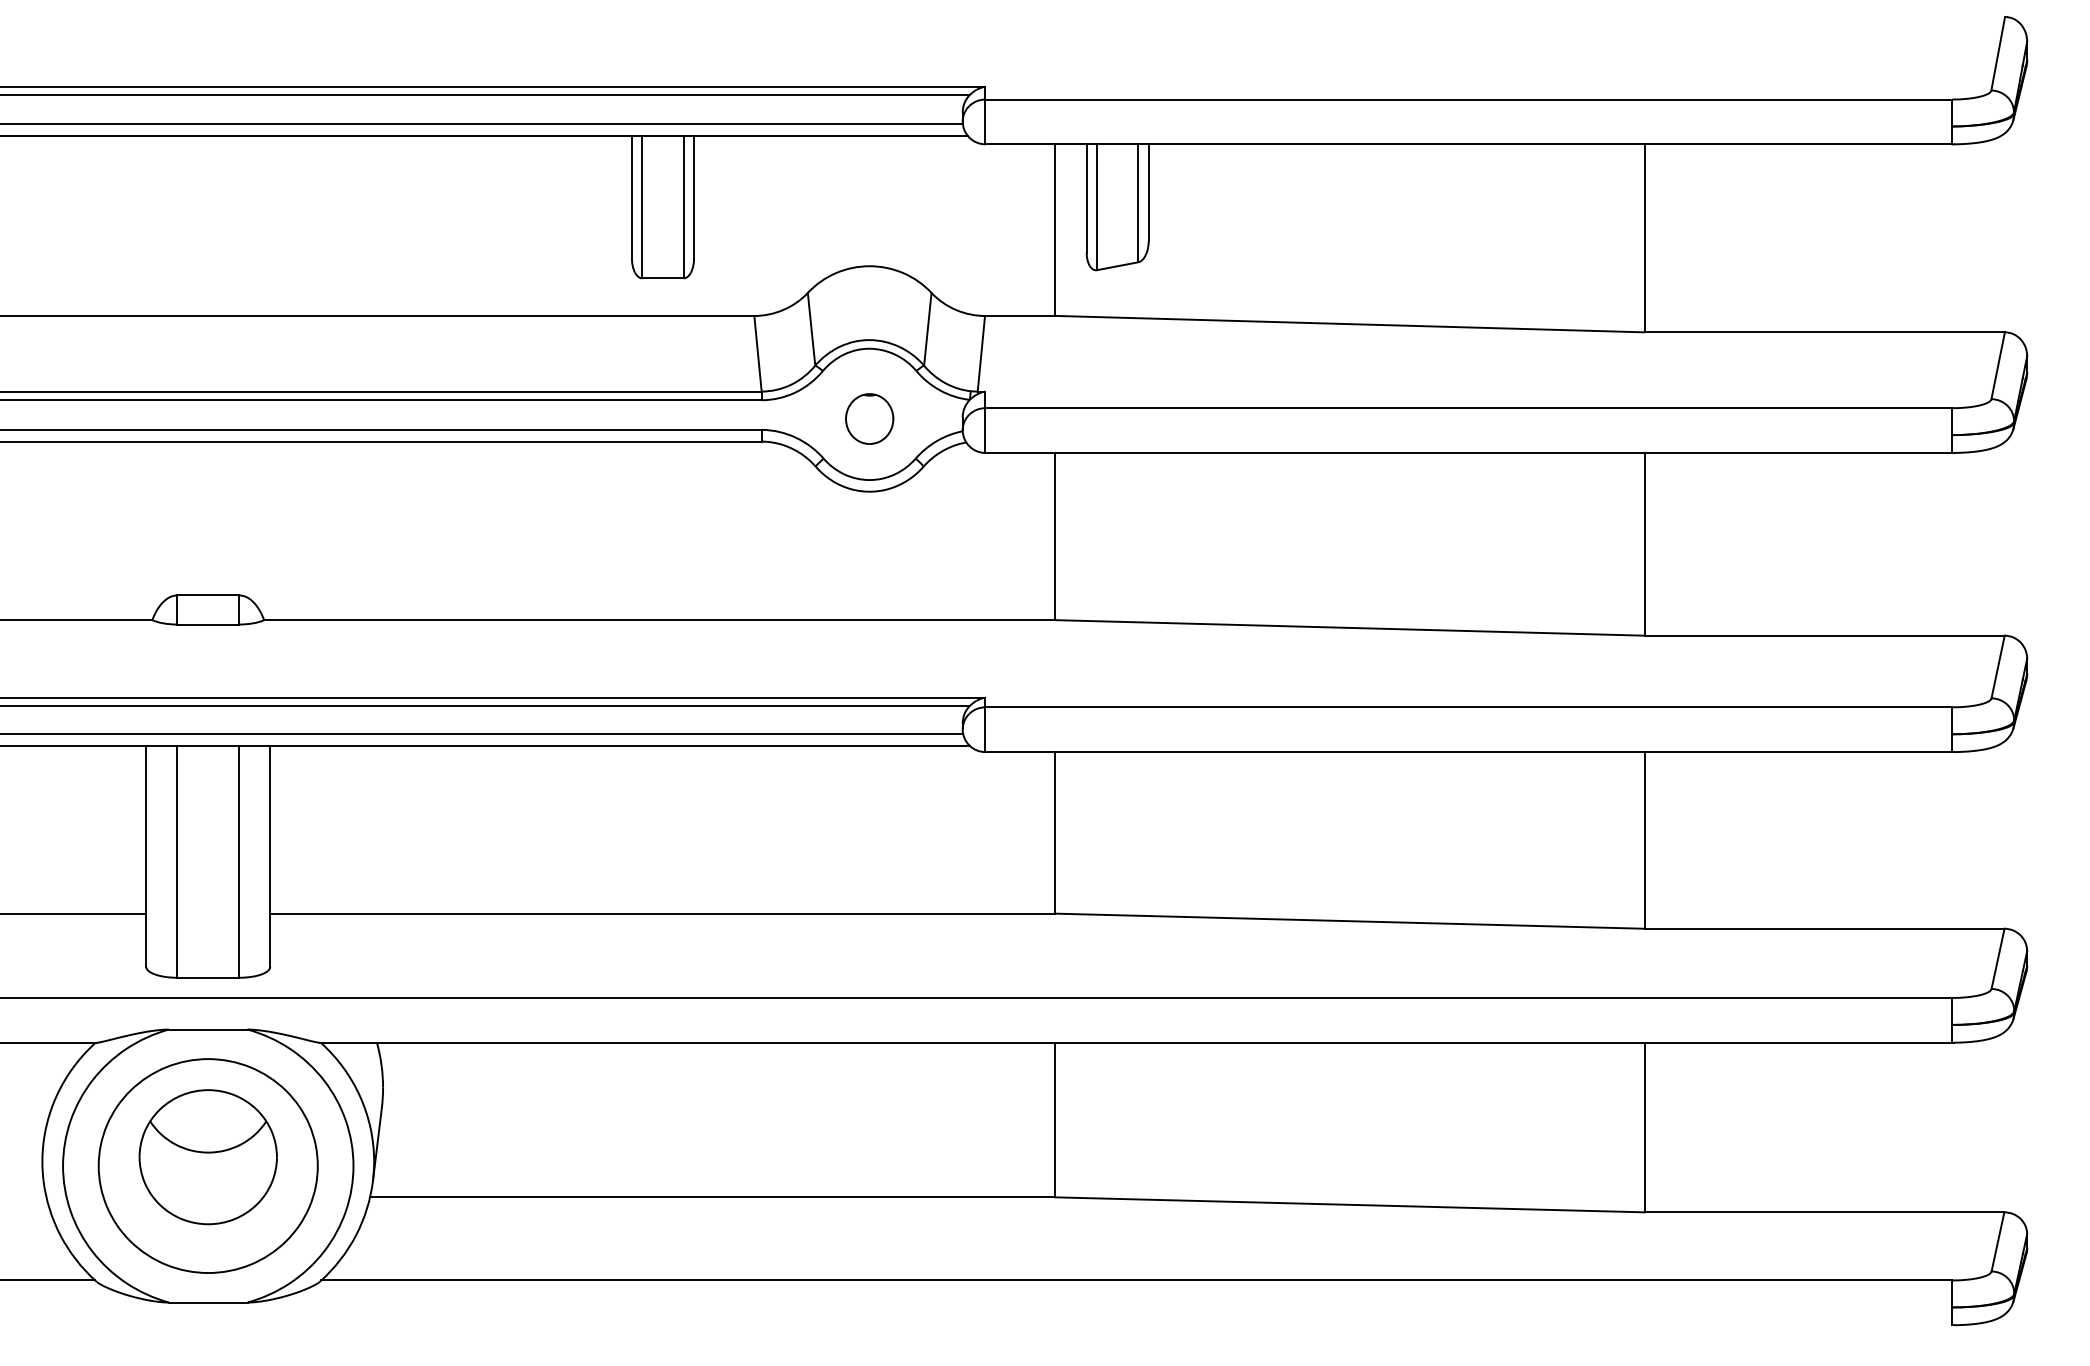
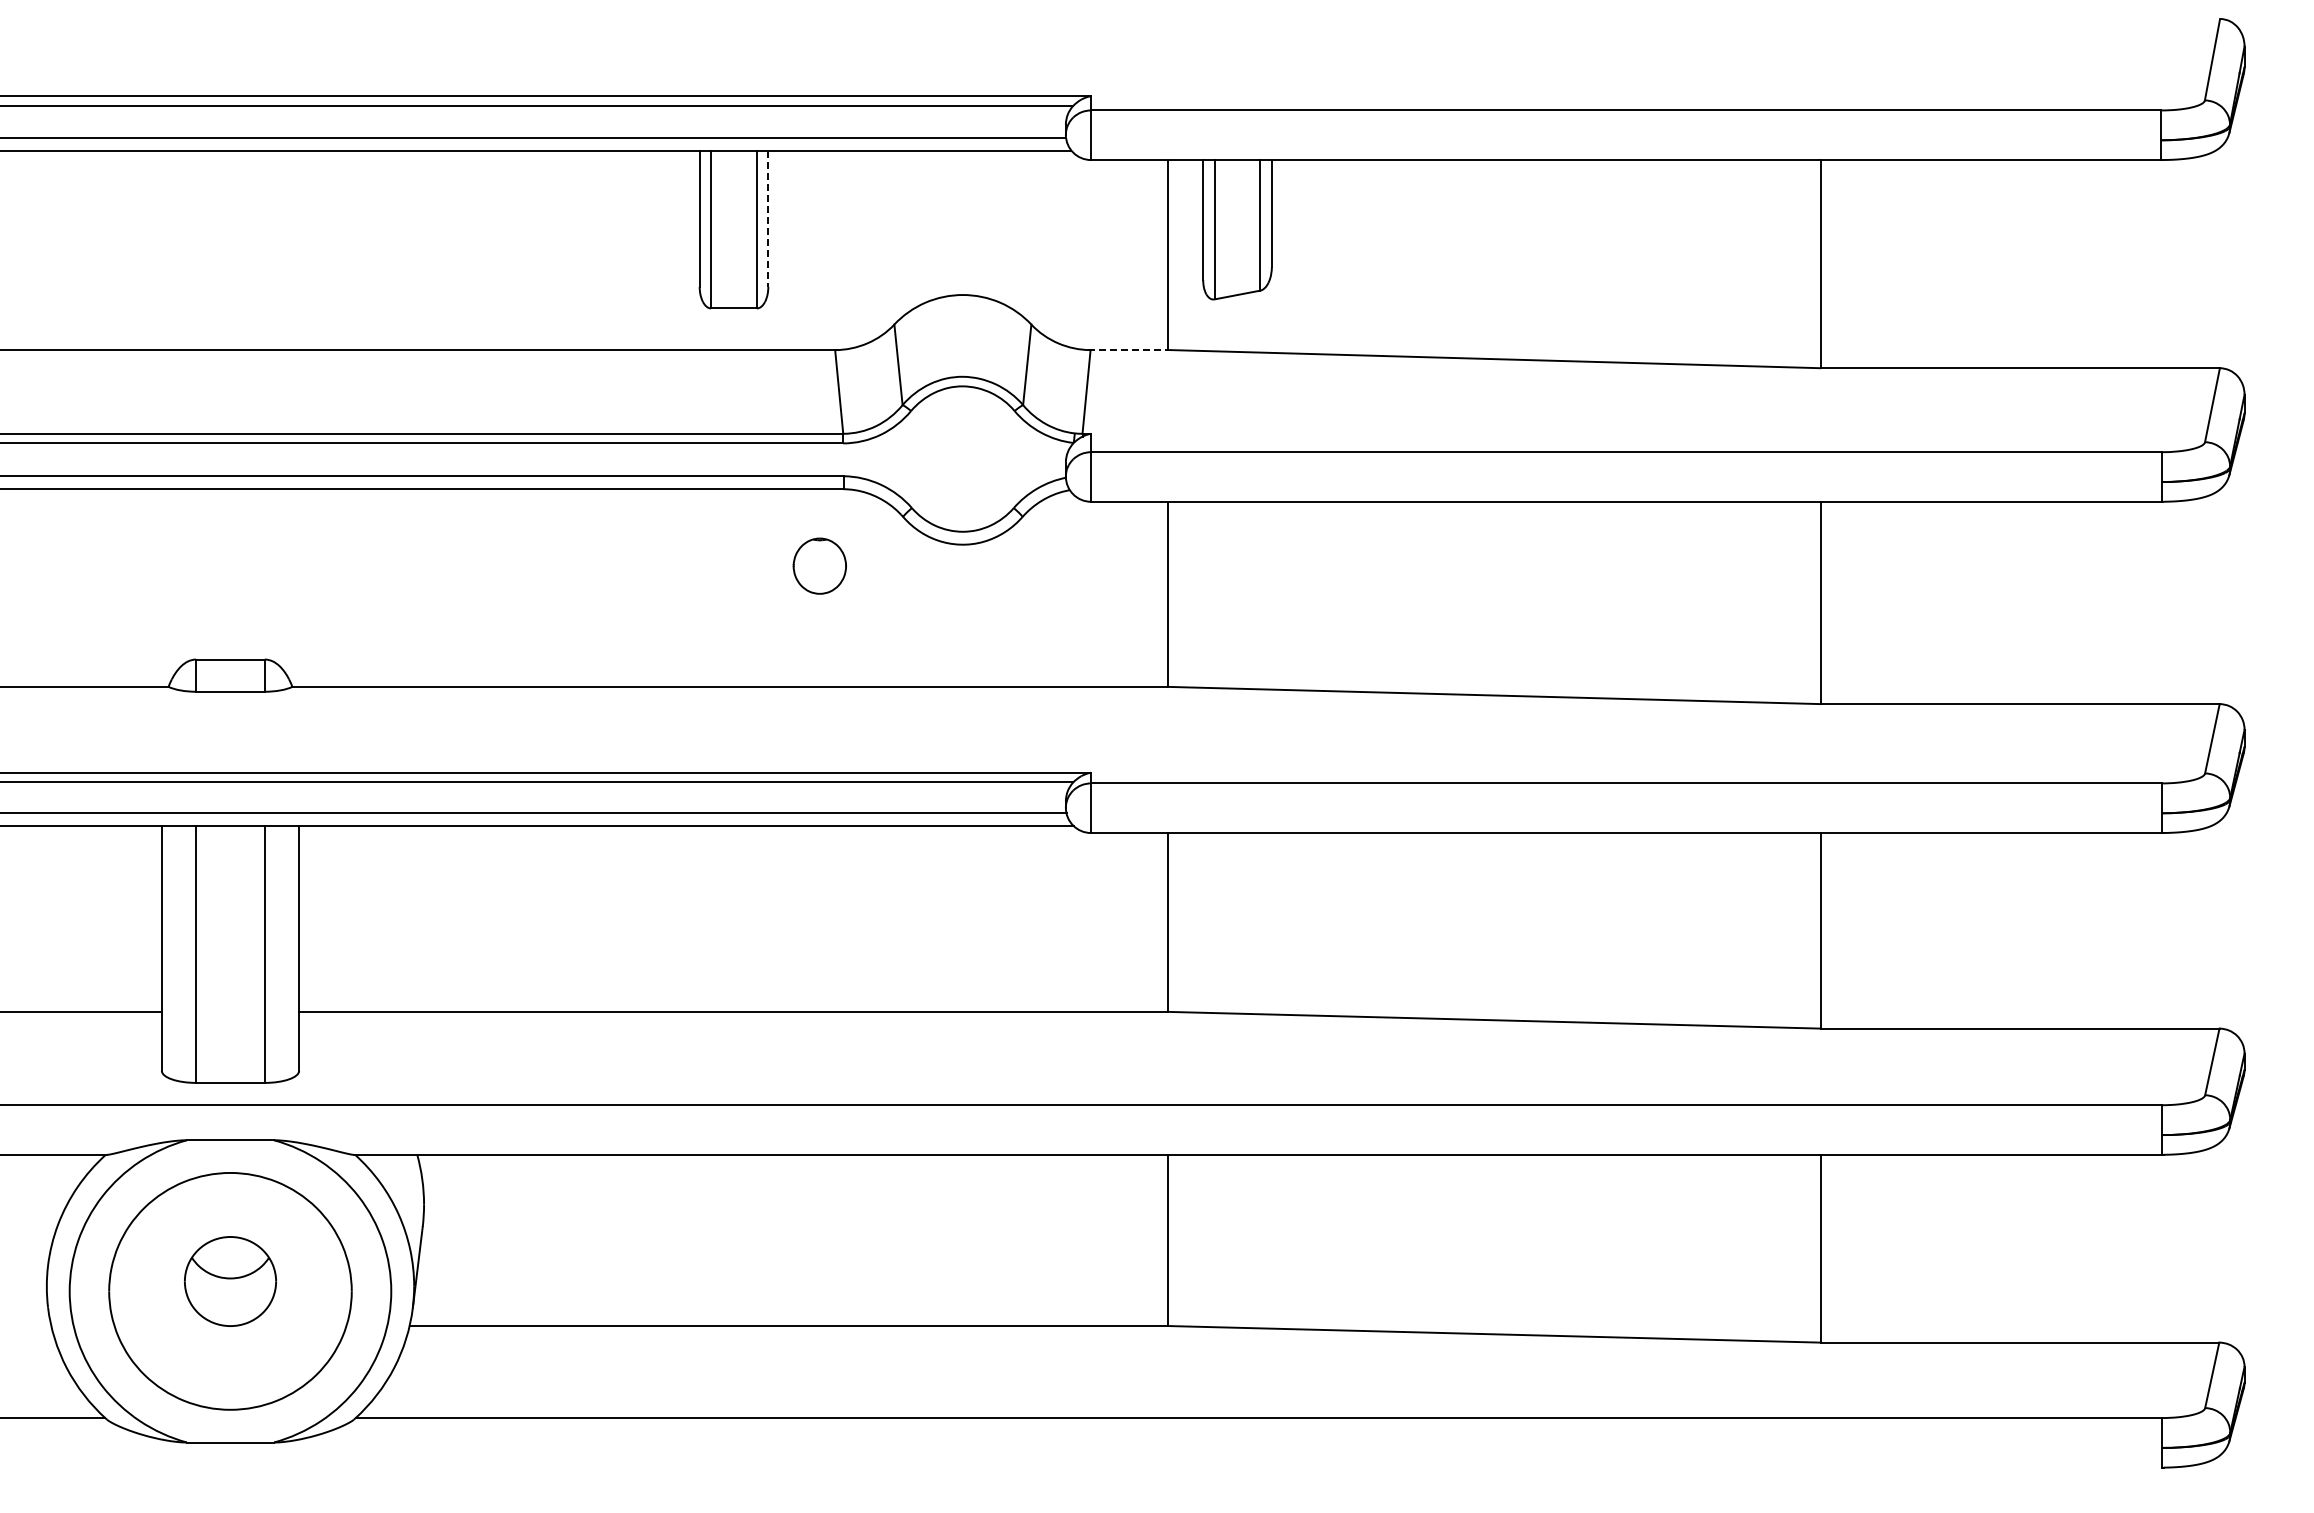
line: (694, 198) -> (768, 219), solid -> dashed
line: (1019, 316) -> (1128, 350), solid -> dashed
part: (869, 418) -> (819, 565), moved
part: (208, 1157) -> (230, 1281), size x0.6

